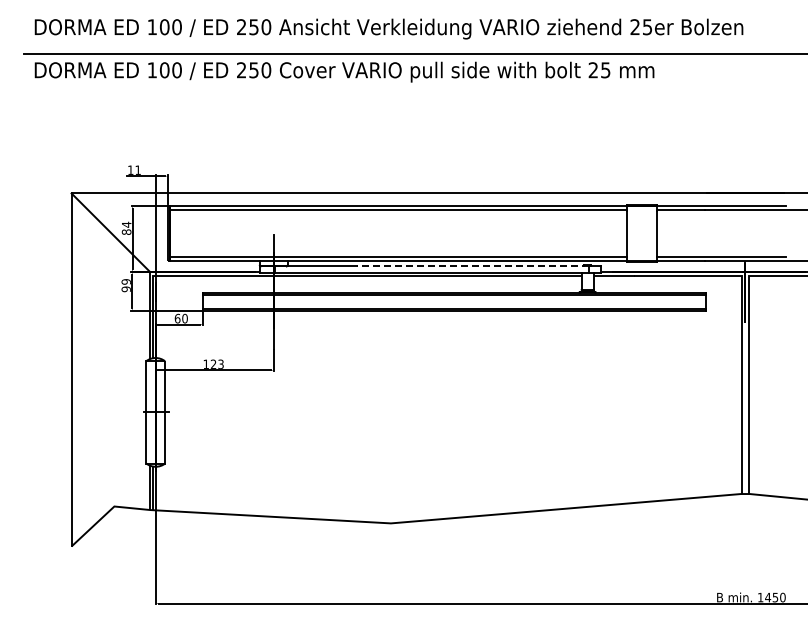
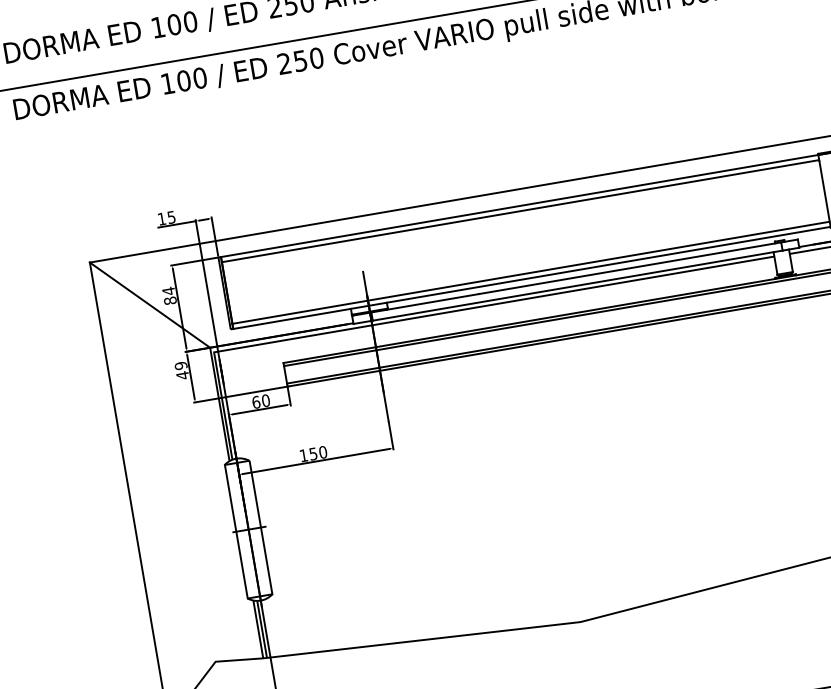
text: (137, 169) -> (170, 216), 11 -> 15
line: (472, 266) -> (629, 268), dashed -> solid
text: (125, 289) -> (181, 375), 99 -> 49
text: (216, 363) -> (317, 452), 123 -> 150

